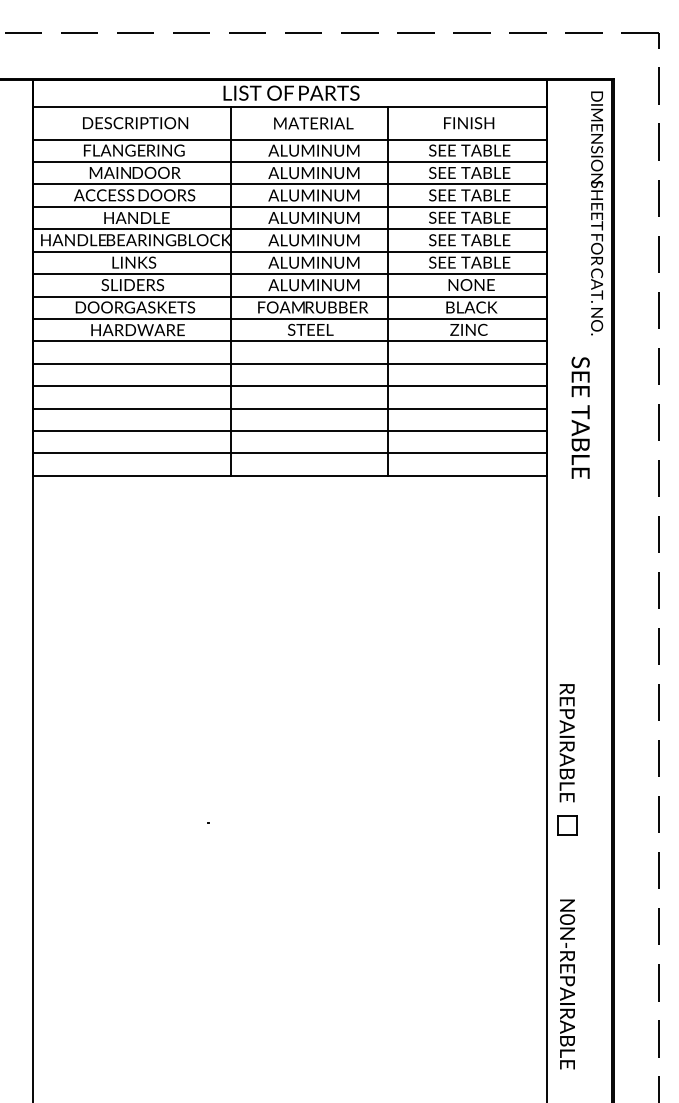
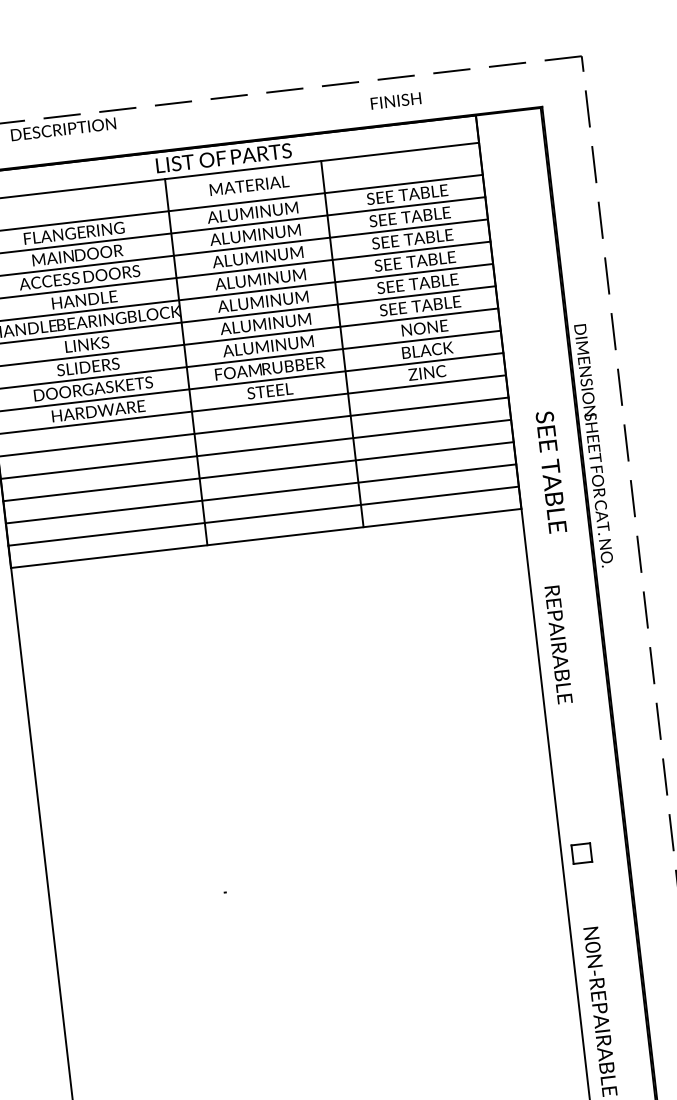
text: (135, 123) -> (63, 129), moved
text: (469, 123) -> (396, 101), moved
text: (597, 213) -> (594, 445), moved
text: (580, 417) -> (551, 471), moved
text: (566, 743) -> (558, 645), moved

